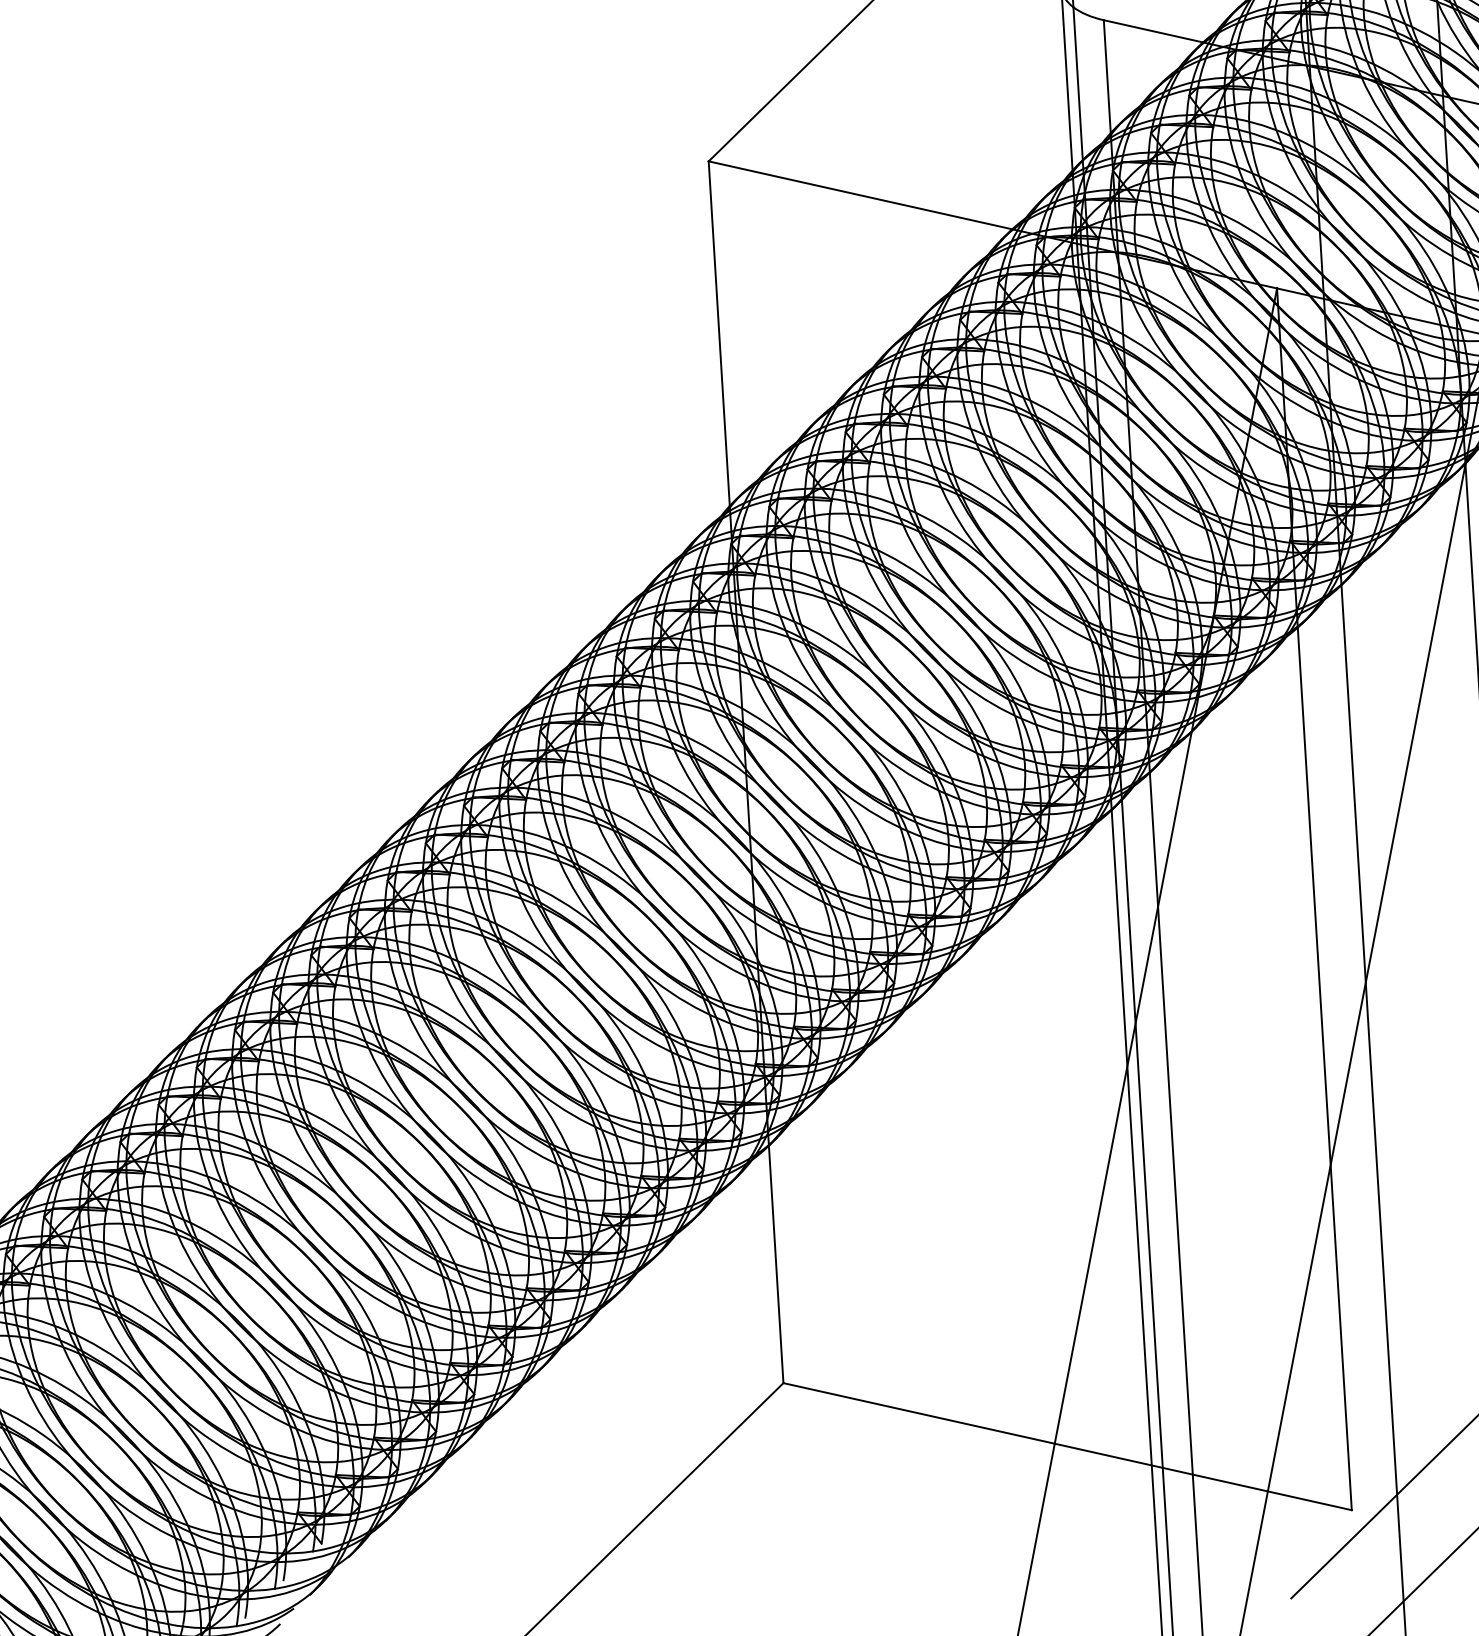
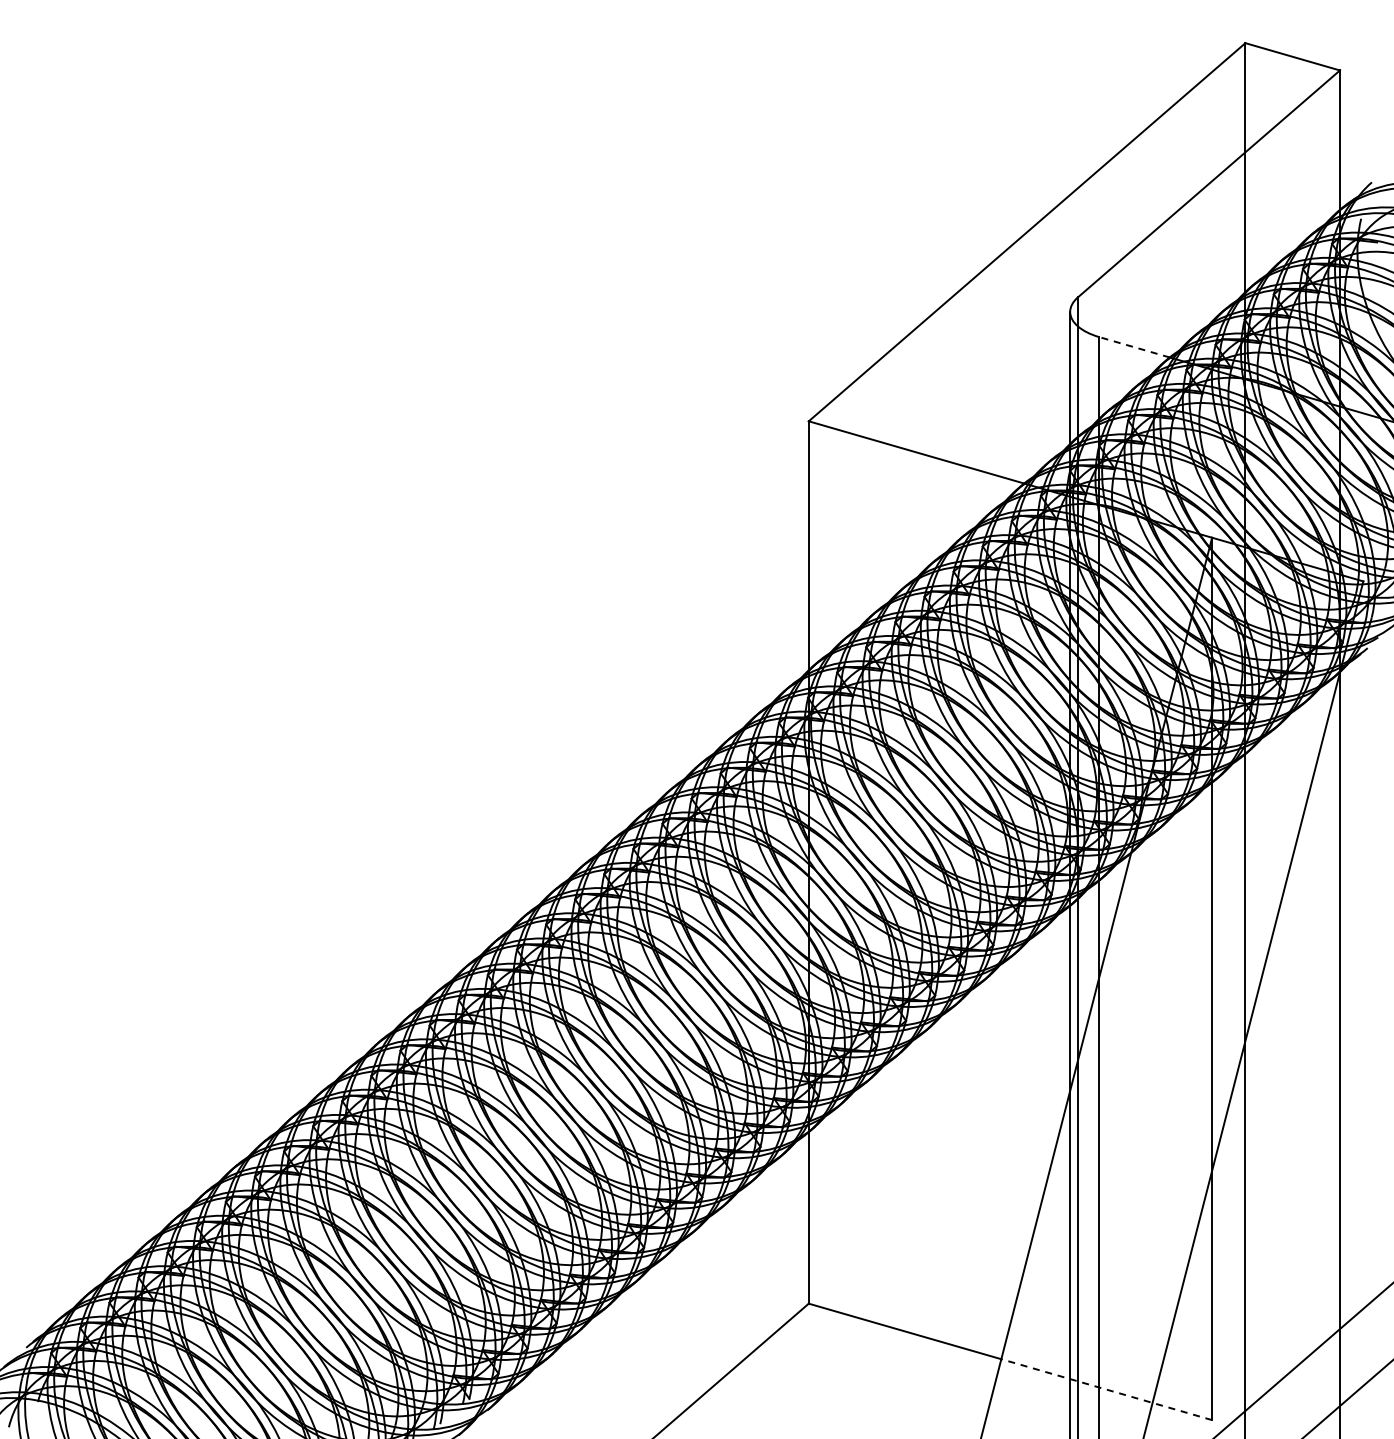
line: (1153, 31) -> (1134, 347), solid -> dashed
line: (1202, 1476) -> (1106, 1389), solid -> dashed

